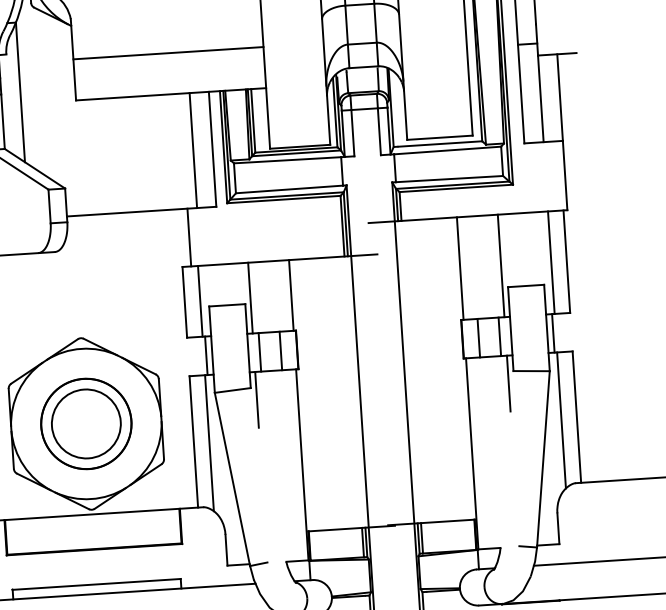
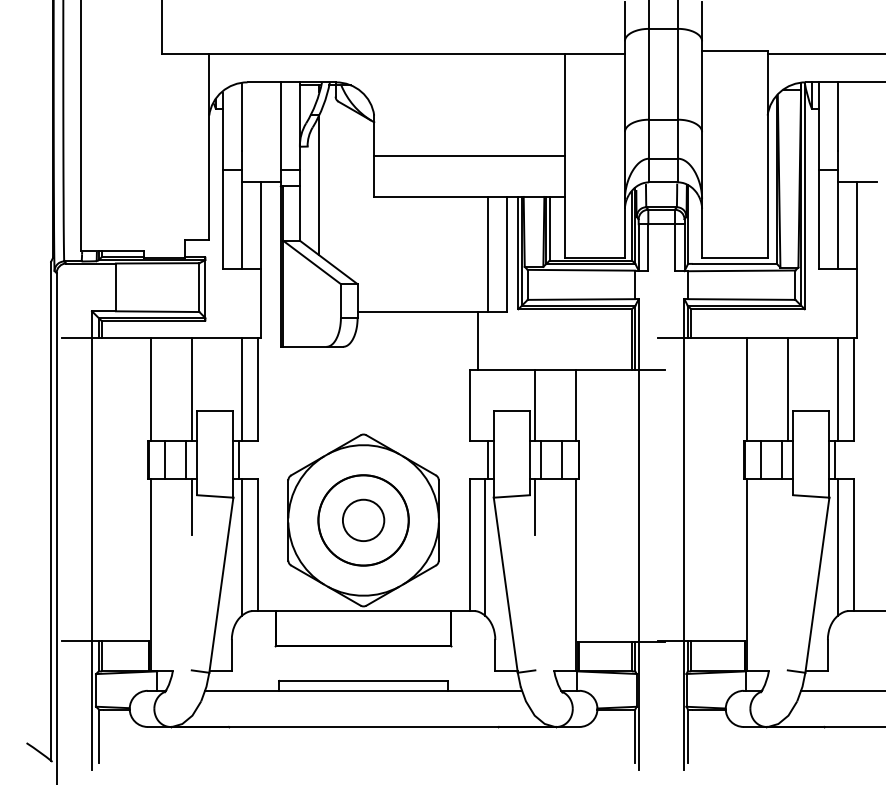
line: (200, 301) -> (485, 405), removed
line: (508, 383) -> (787, 507), removed
circle: (86, 423) -> (363, 519), size x0.6

